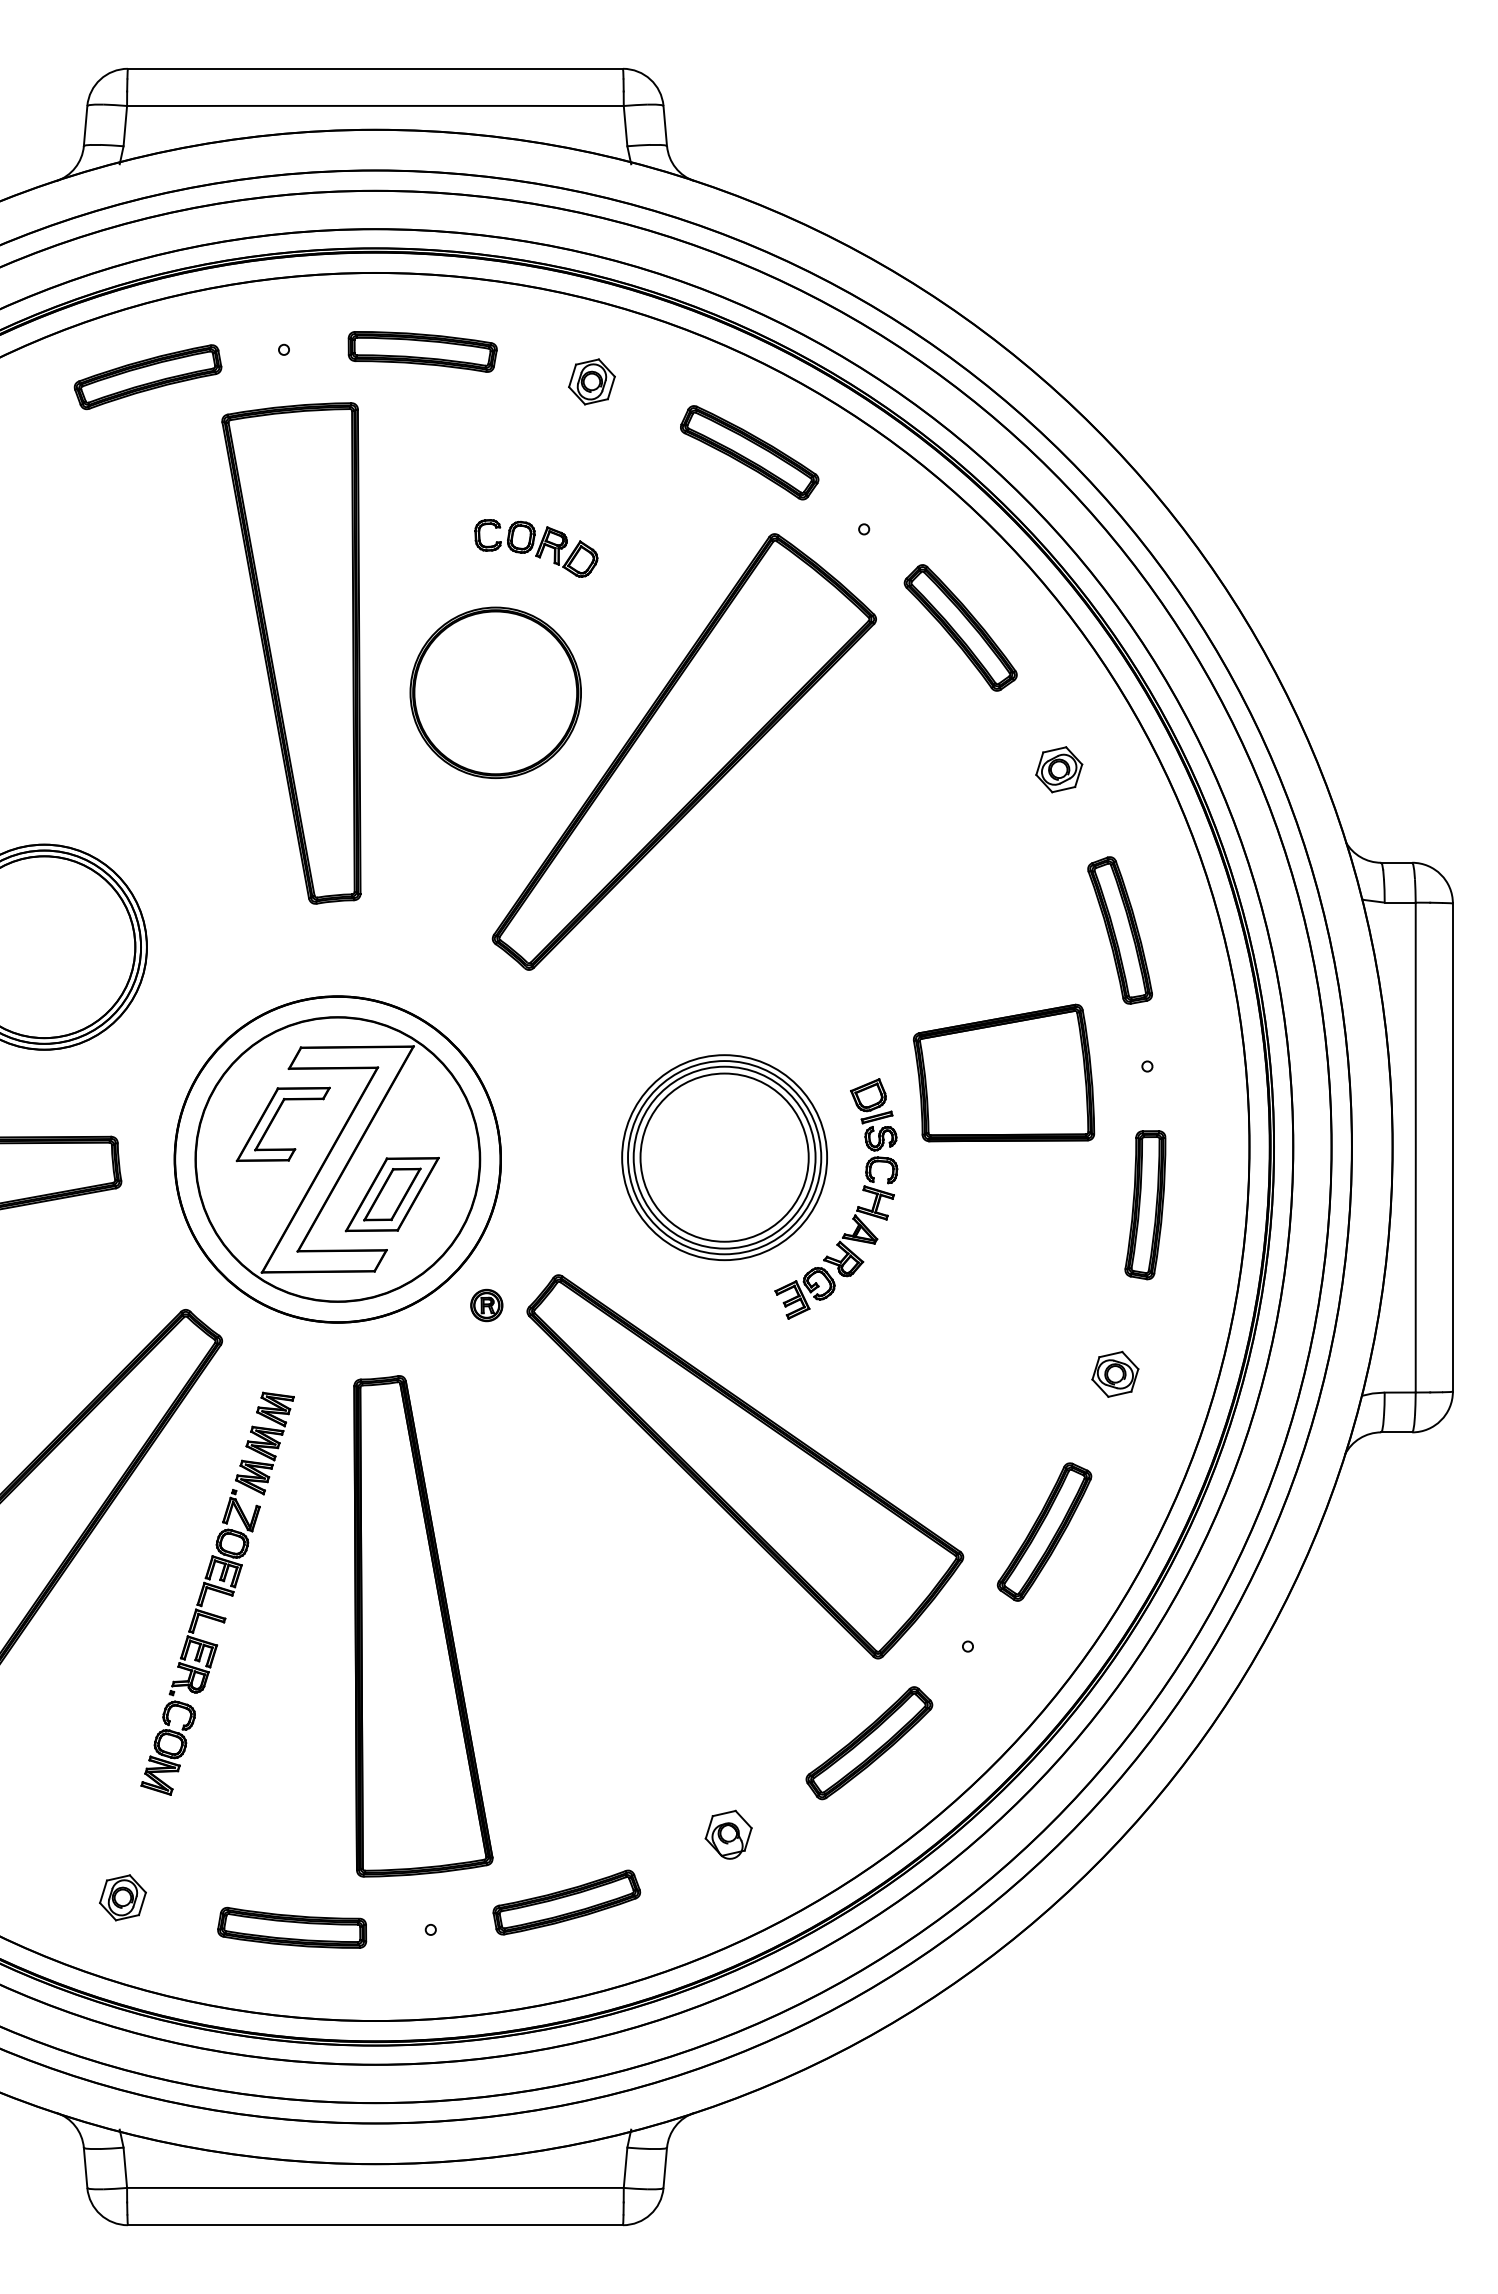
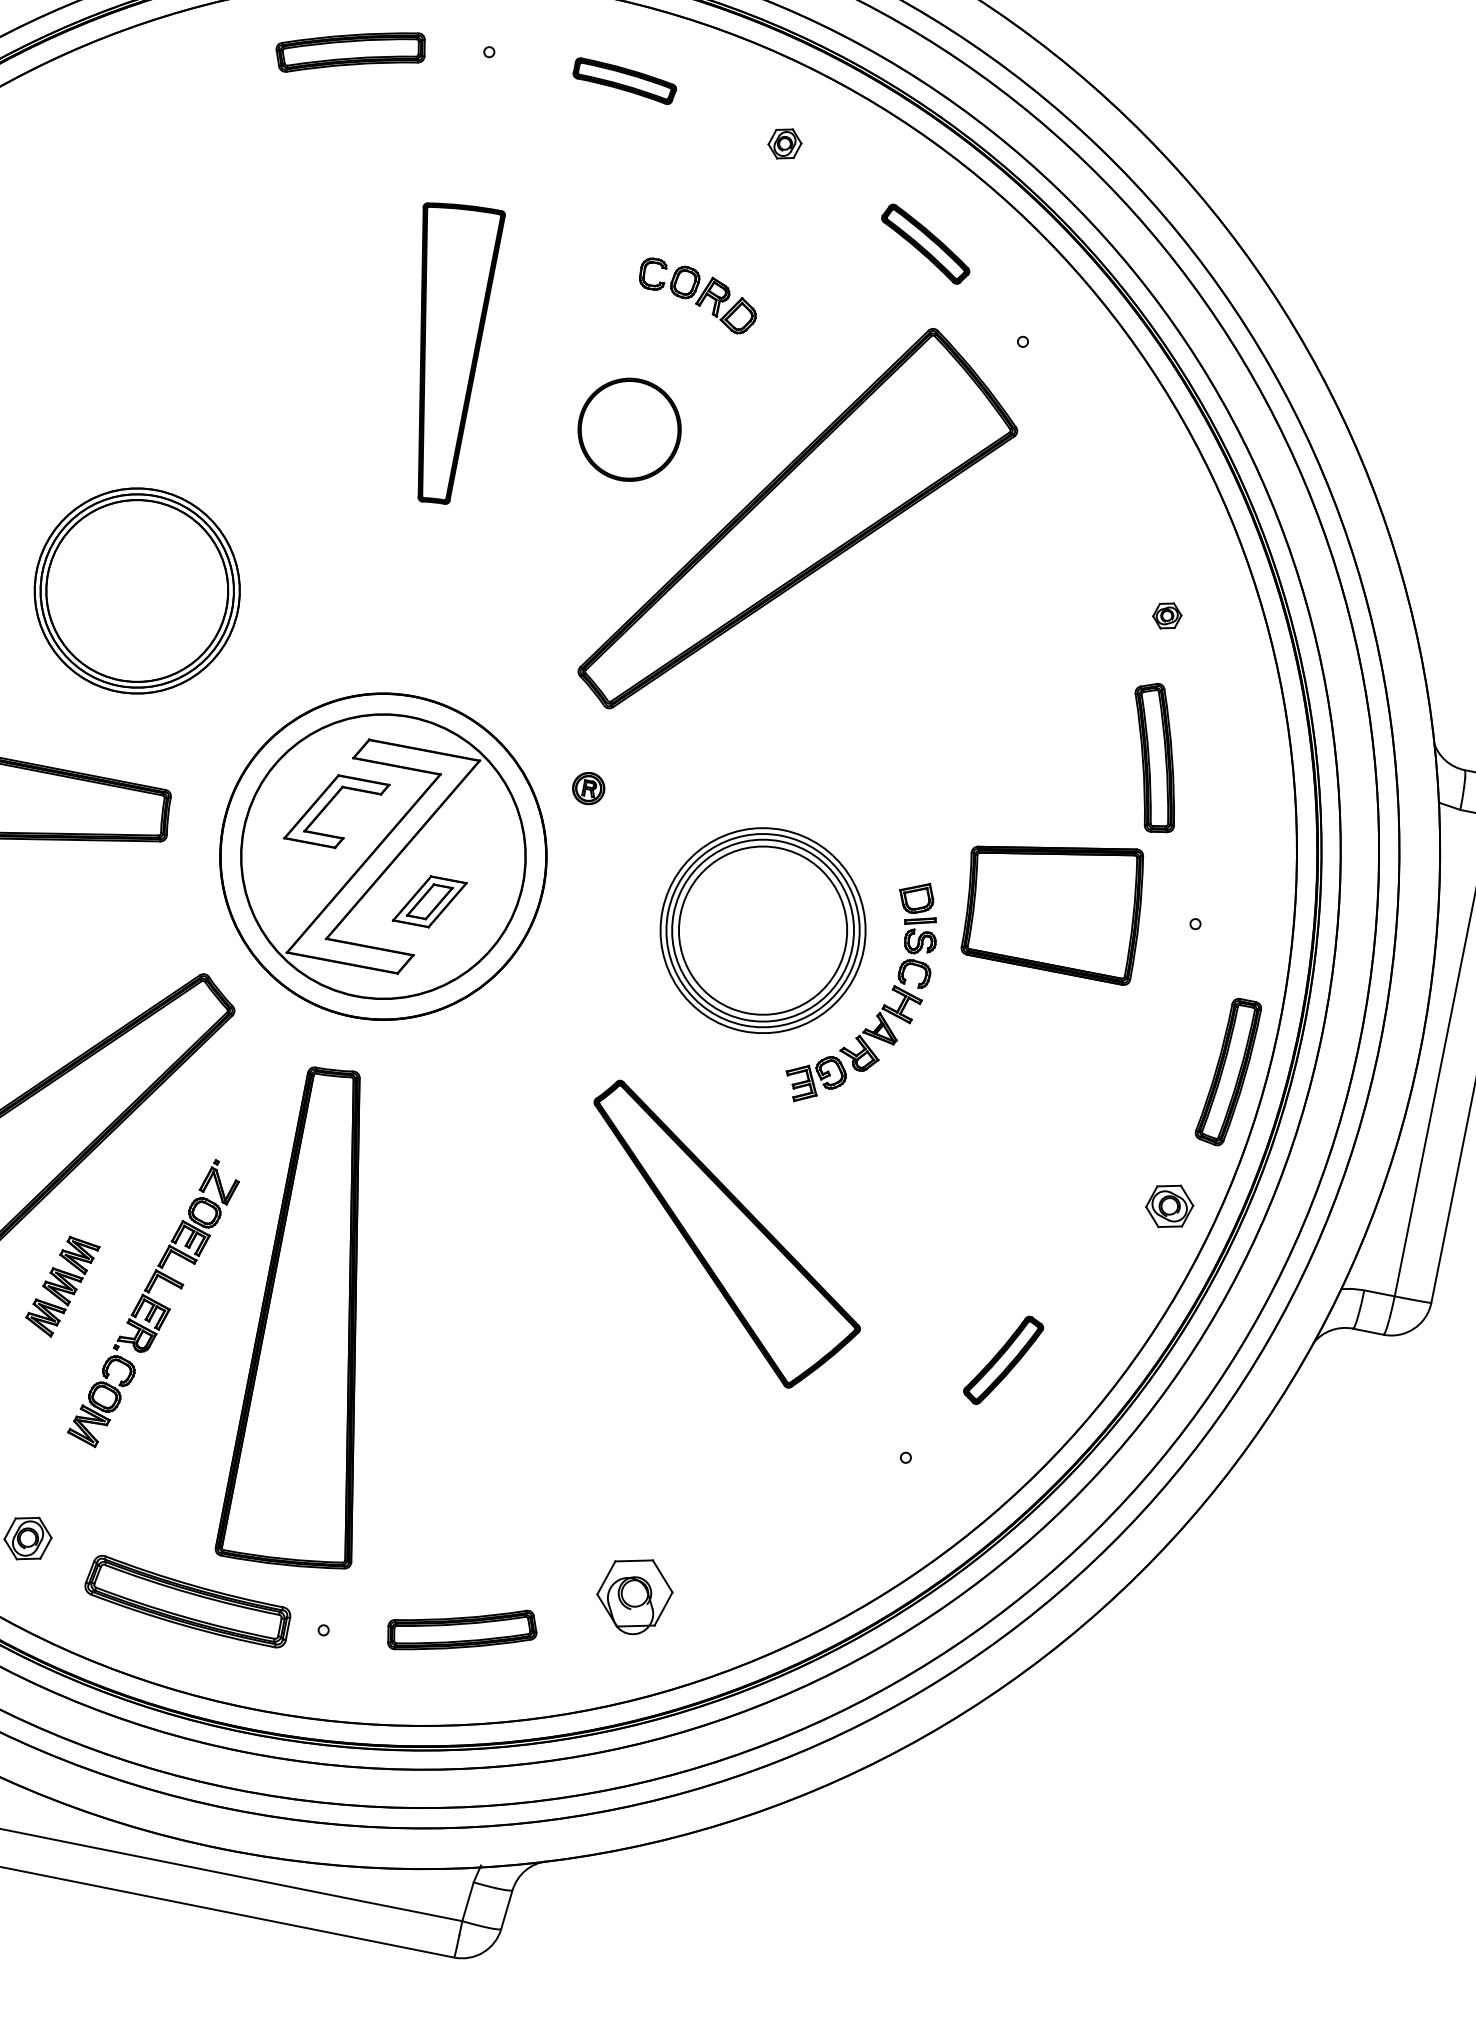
part: (422, 351) -> (624, 80), size x0.7
part: (591, 381) -> (784, 143), size x0.7
part: (749, 452) -> (925, 244), size x0.7
part: (960, 627) -> (1098, 456), removed
part: (291, 653) -> (437, 351), size x0.6
part: (495, 692) -> (629, 429), size x0.6
part: (1059, 769) -> (1167, 615), size x0.6
part: (1119, 930) -> (1154, 757), moved
part: (391, 1194) -> (429, 901), size x0.7
part: (1145, 1205) -> (1228, 1072), moved
part: (486, 1305) -> (588, 788), moved
part: (1115, 1373) -> (1169, 1205), moved
part: (264, 1443) -> (61, 1286), moved
part: (745, 1466) -> (723, 1237), size x0.7
part: (1044, 1531) -> (1003, 1359), size x0.7
part: (423, 1626) -> (328, 1321), moved
part: (869, 1743) -> (790, 1533), removed
part: (728, 1834) -> (634, 1595), size x1.6
part: (292, 1927) -> (188, 1600), size x1.4

